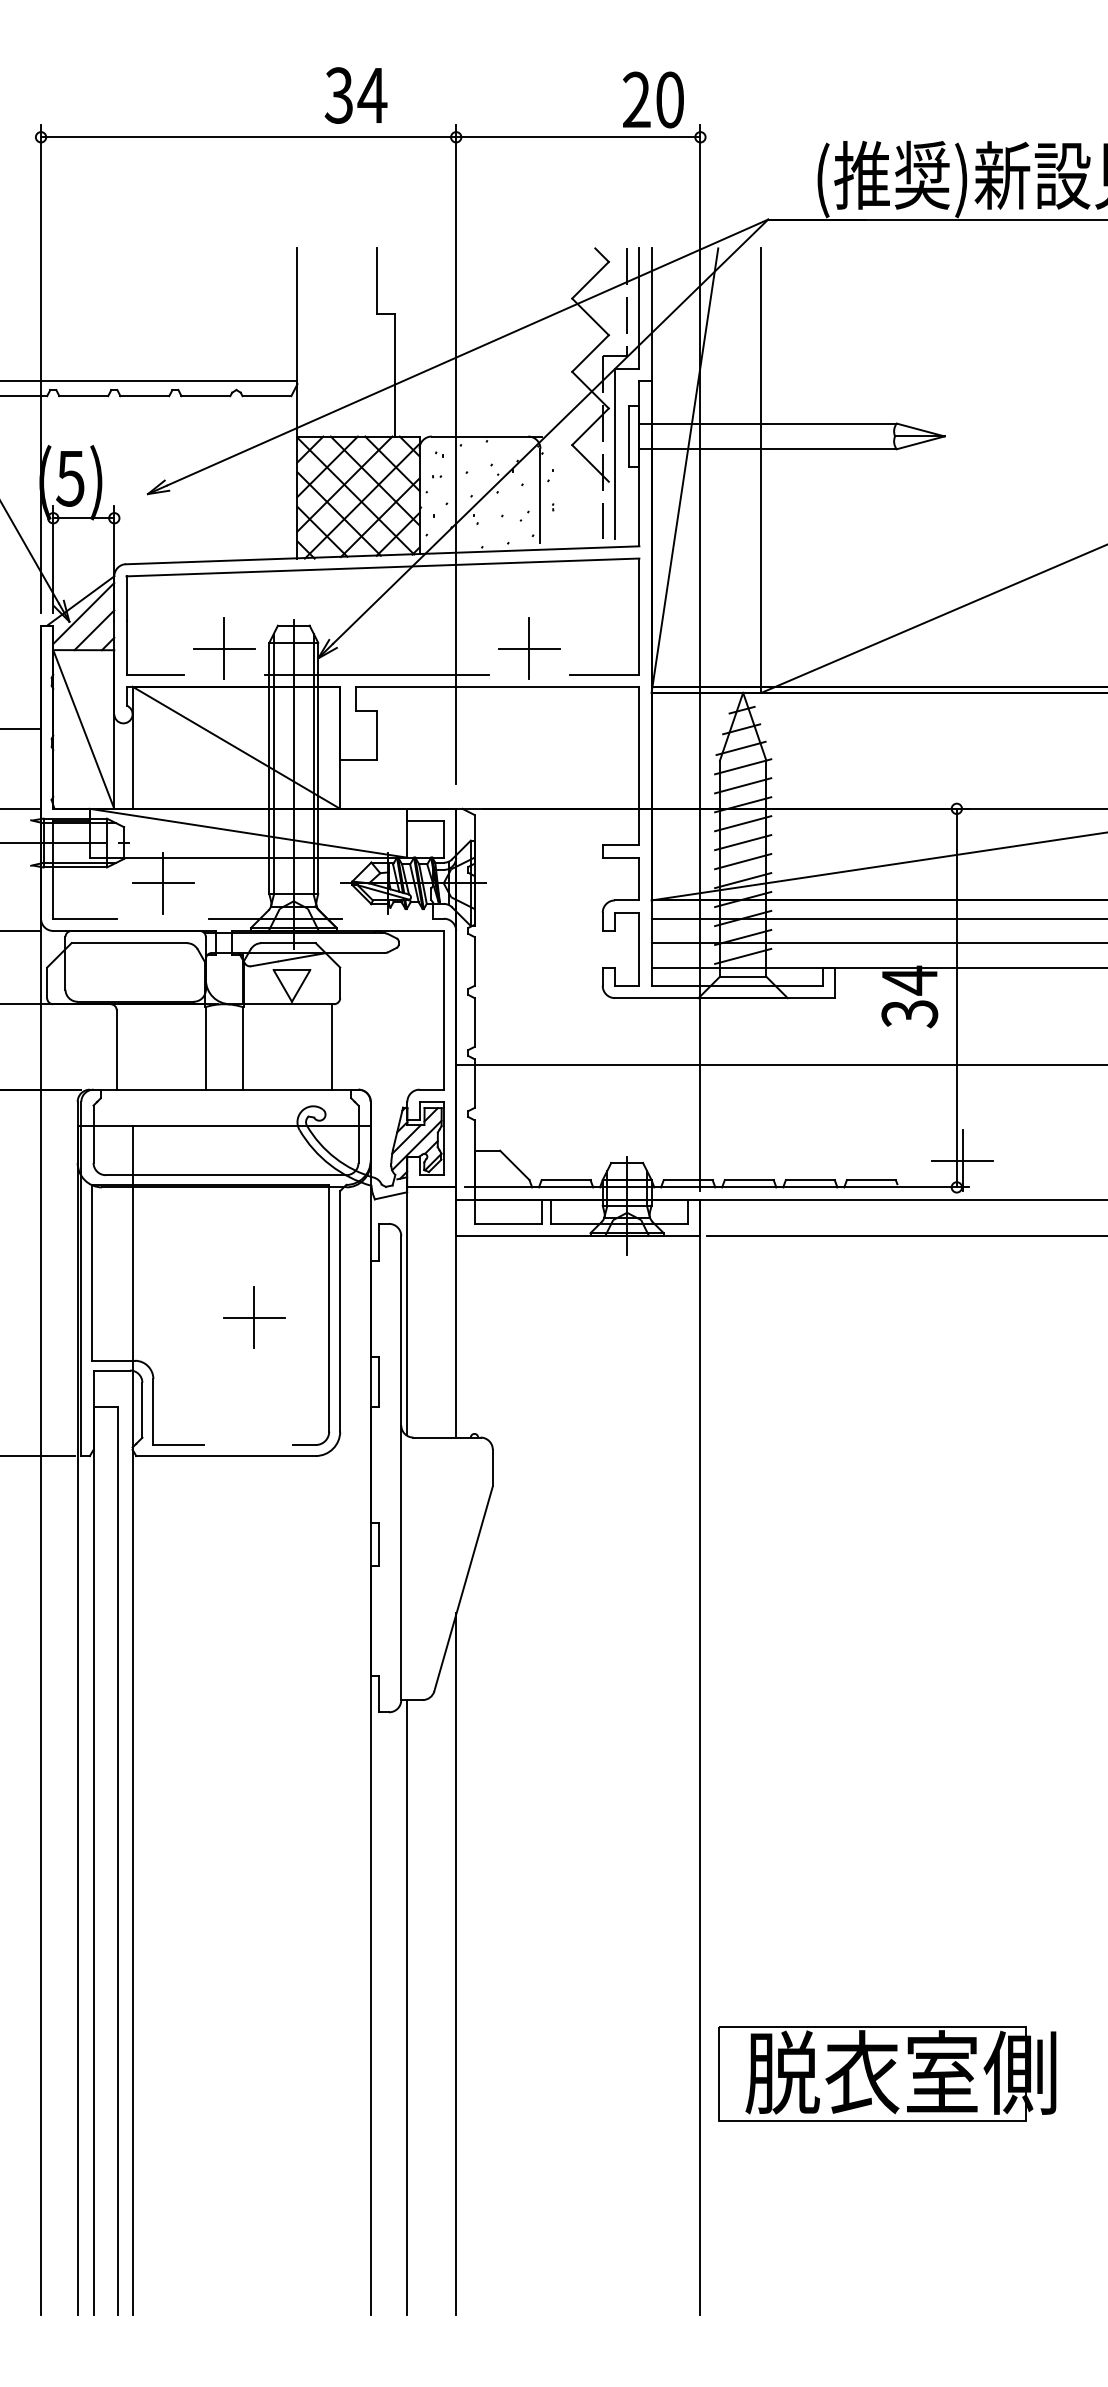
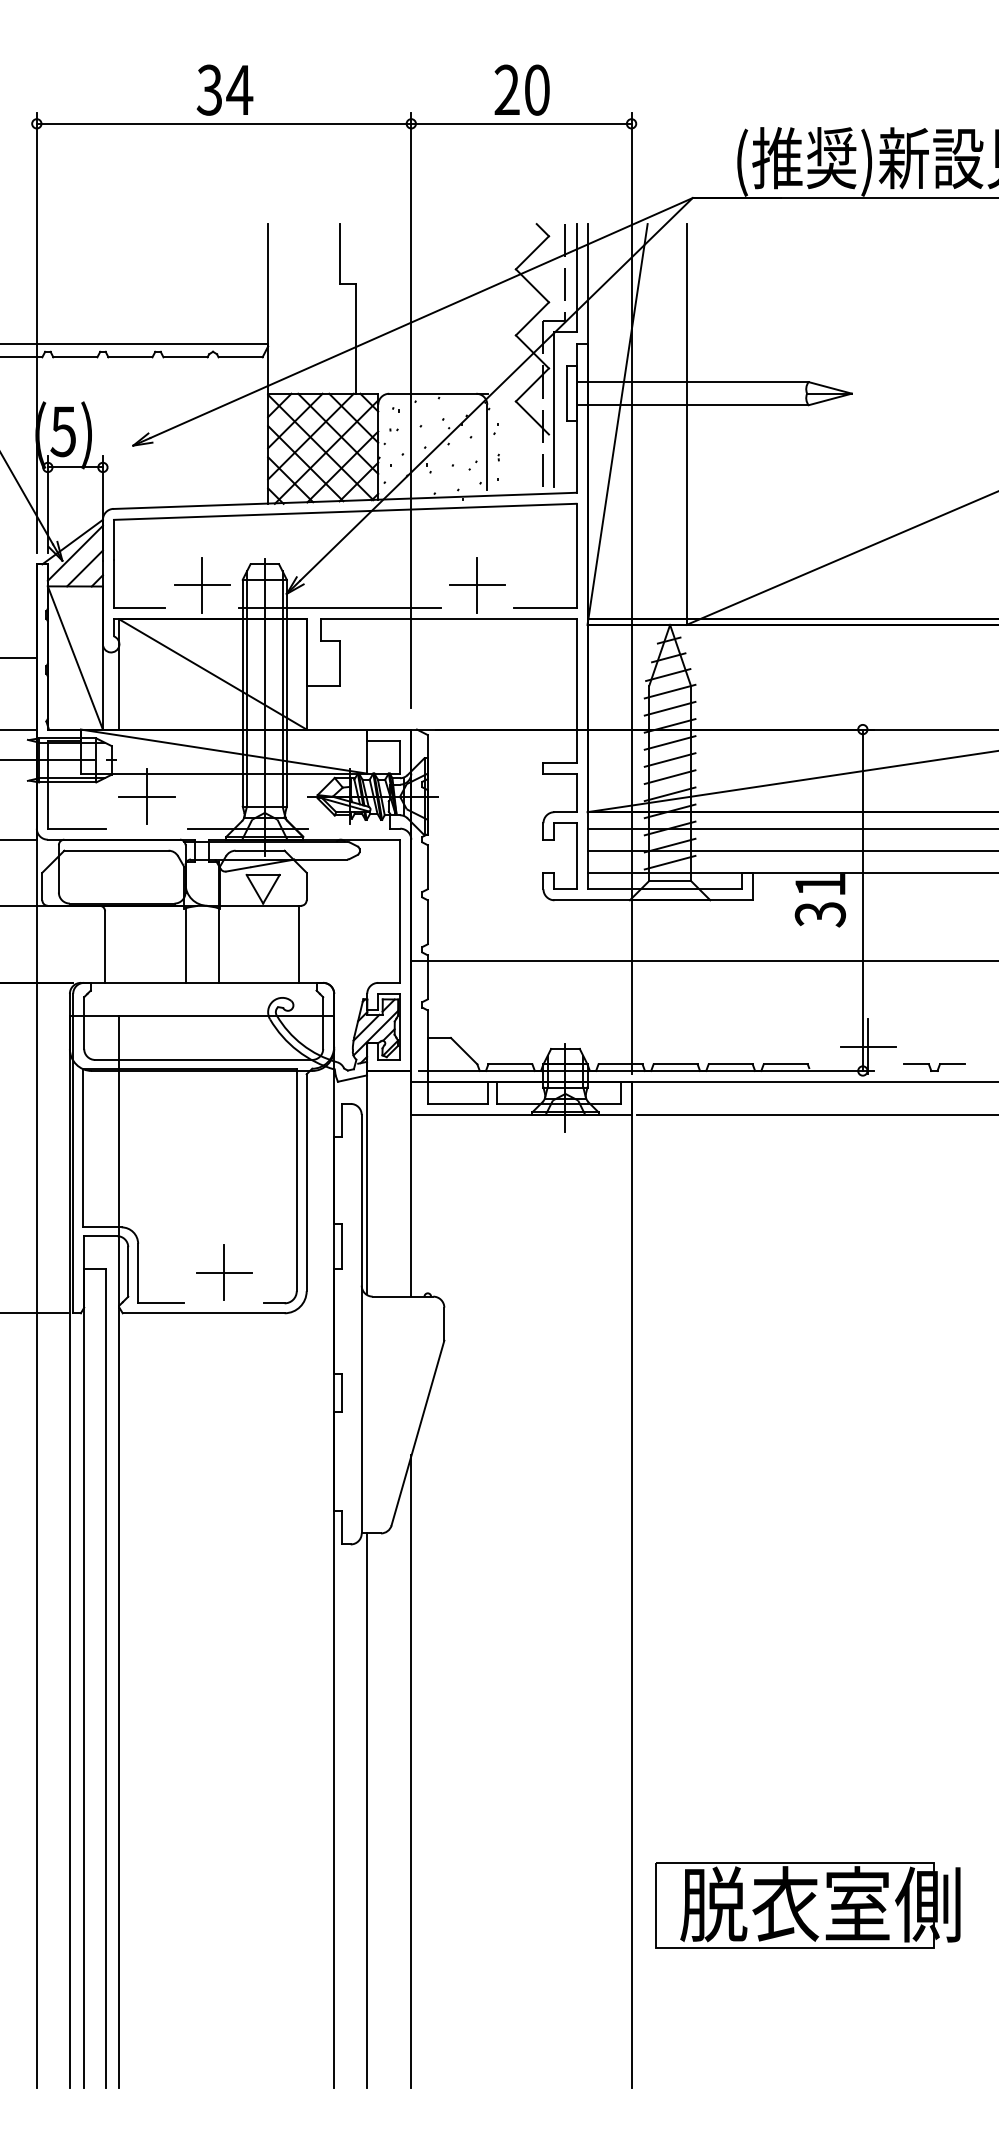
text: (355, 94) -> (224, 89), moved
text: (652, 99) -> (521, 89), moved
text: (909, 980) -> (820, 884), 34 -> 31
part: (1036, 1183) -> (934, 1067), added
part: (254, 1317) -> (224, 1272), moved
part: (886, 2073) -> (807, 1905), moved

